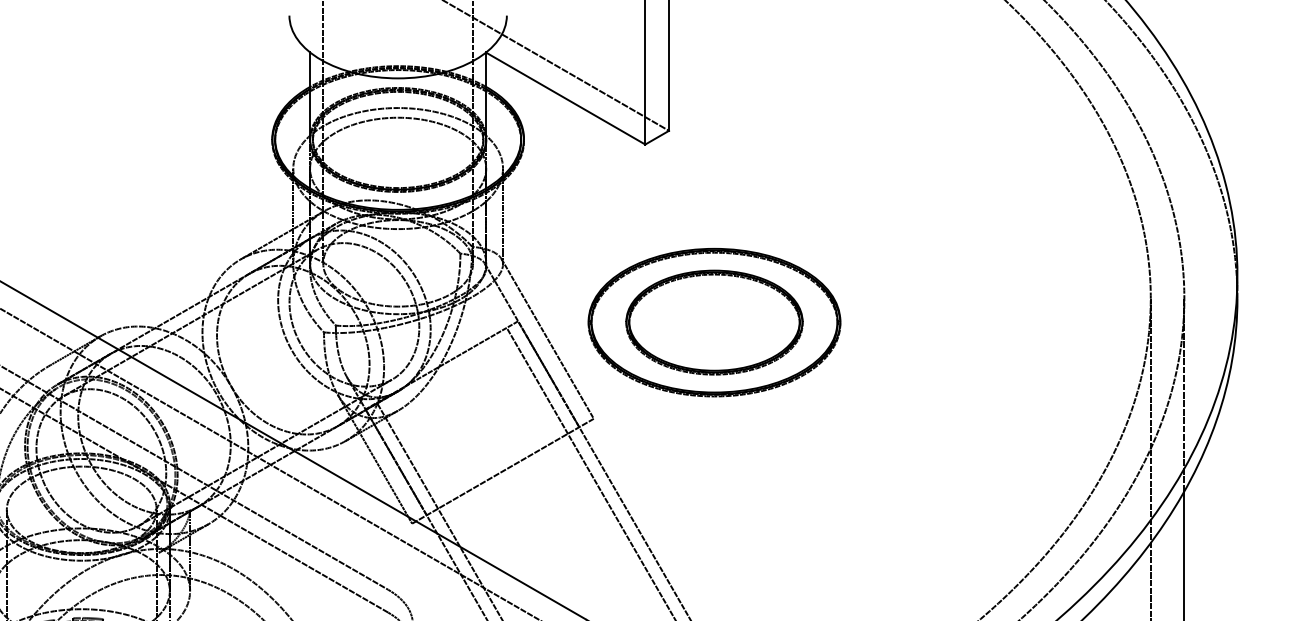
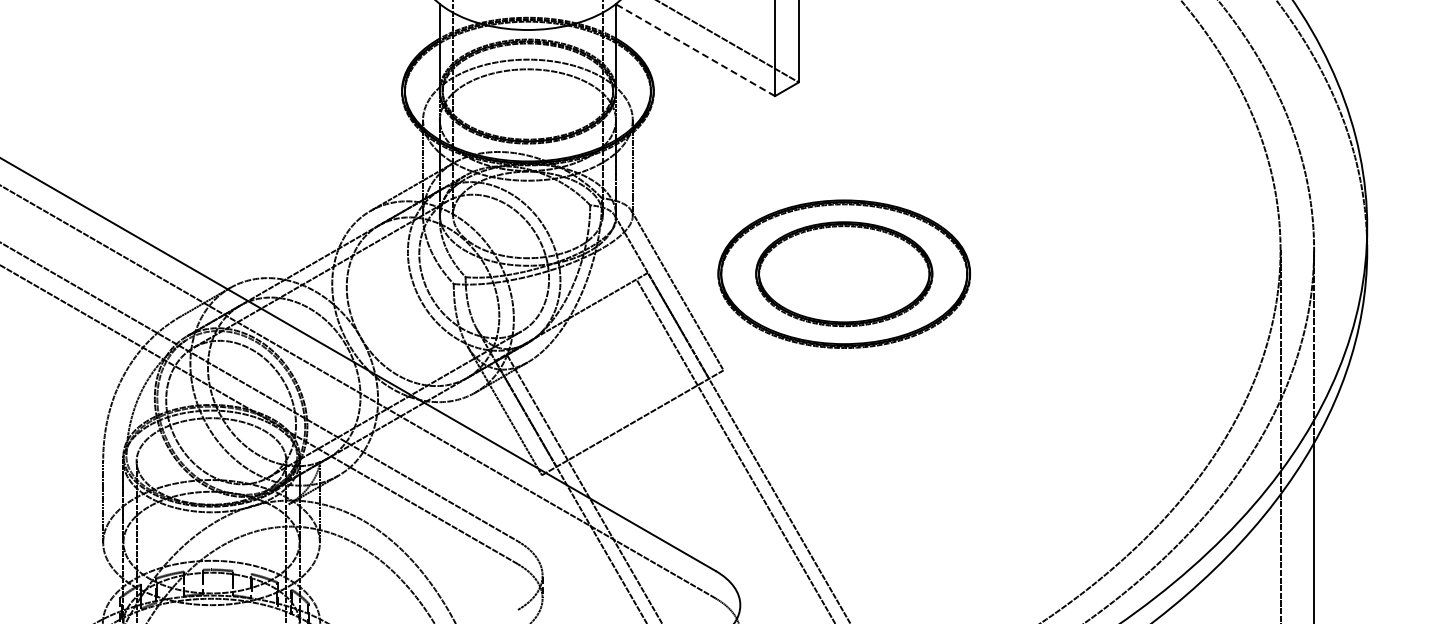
line: (565, 98) -> (695, 50), solid -> dashed

